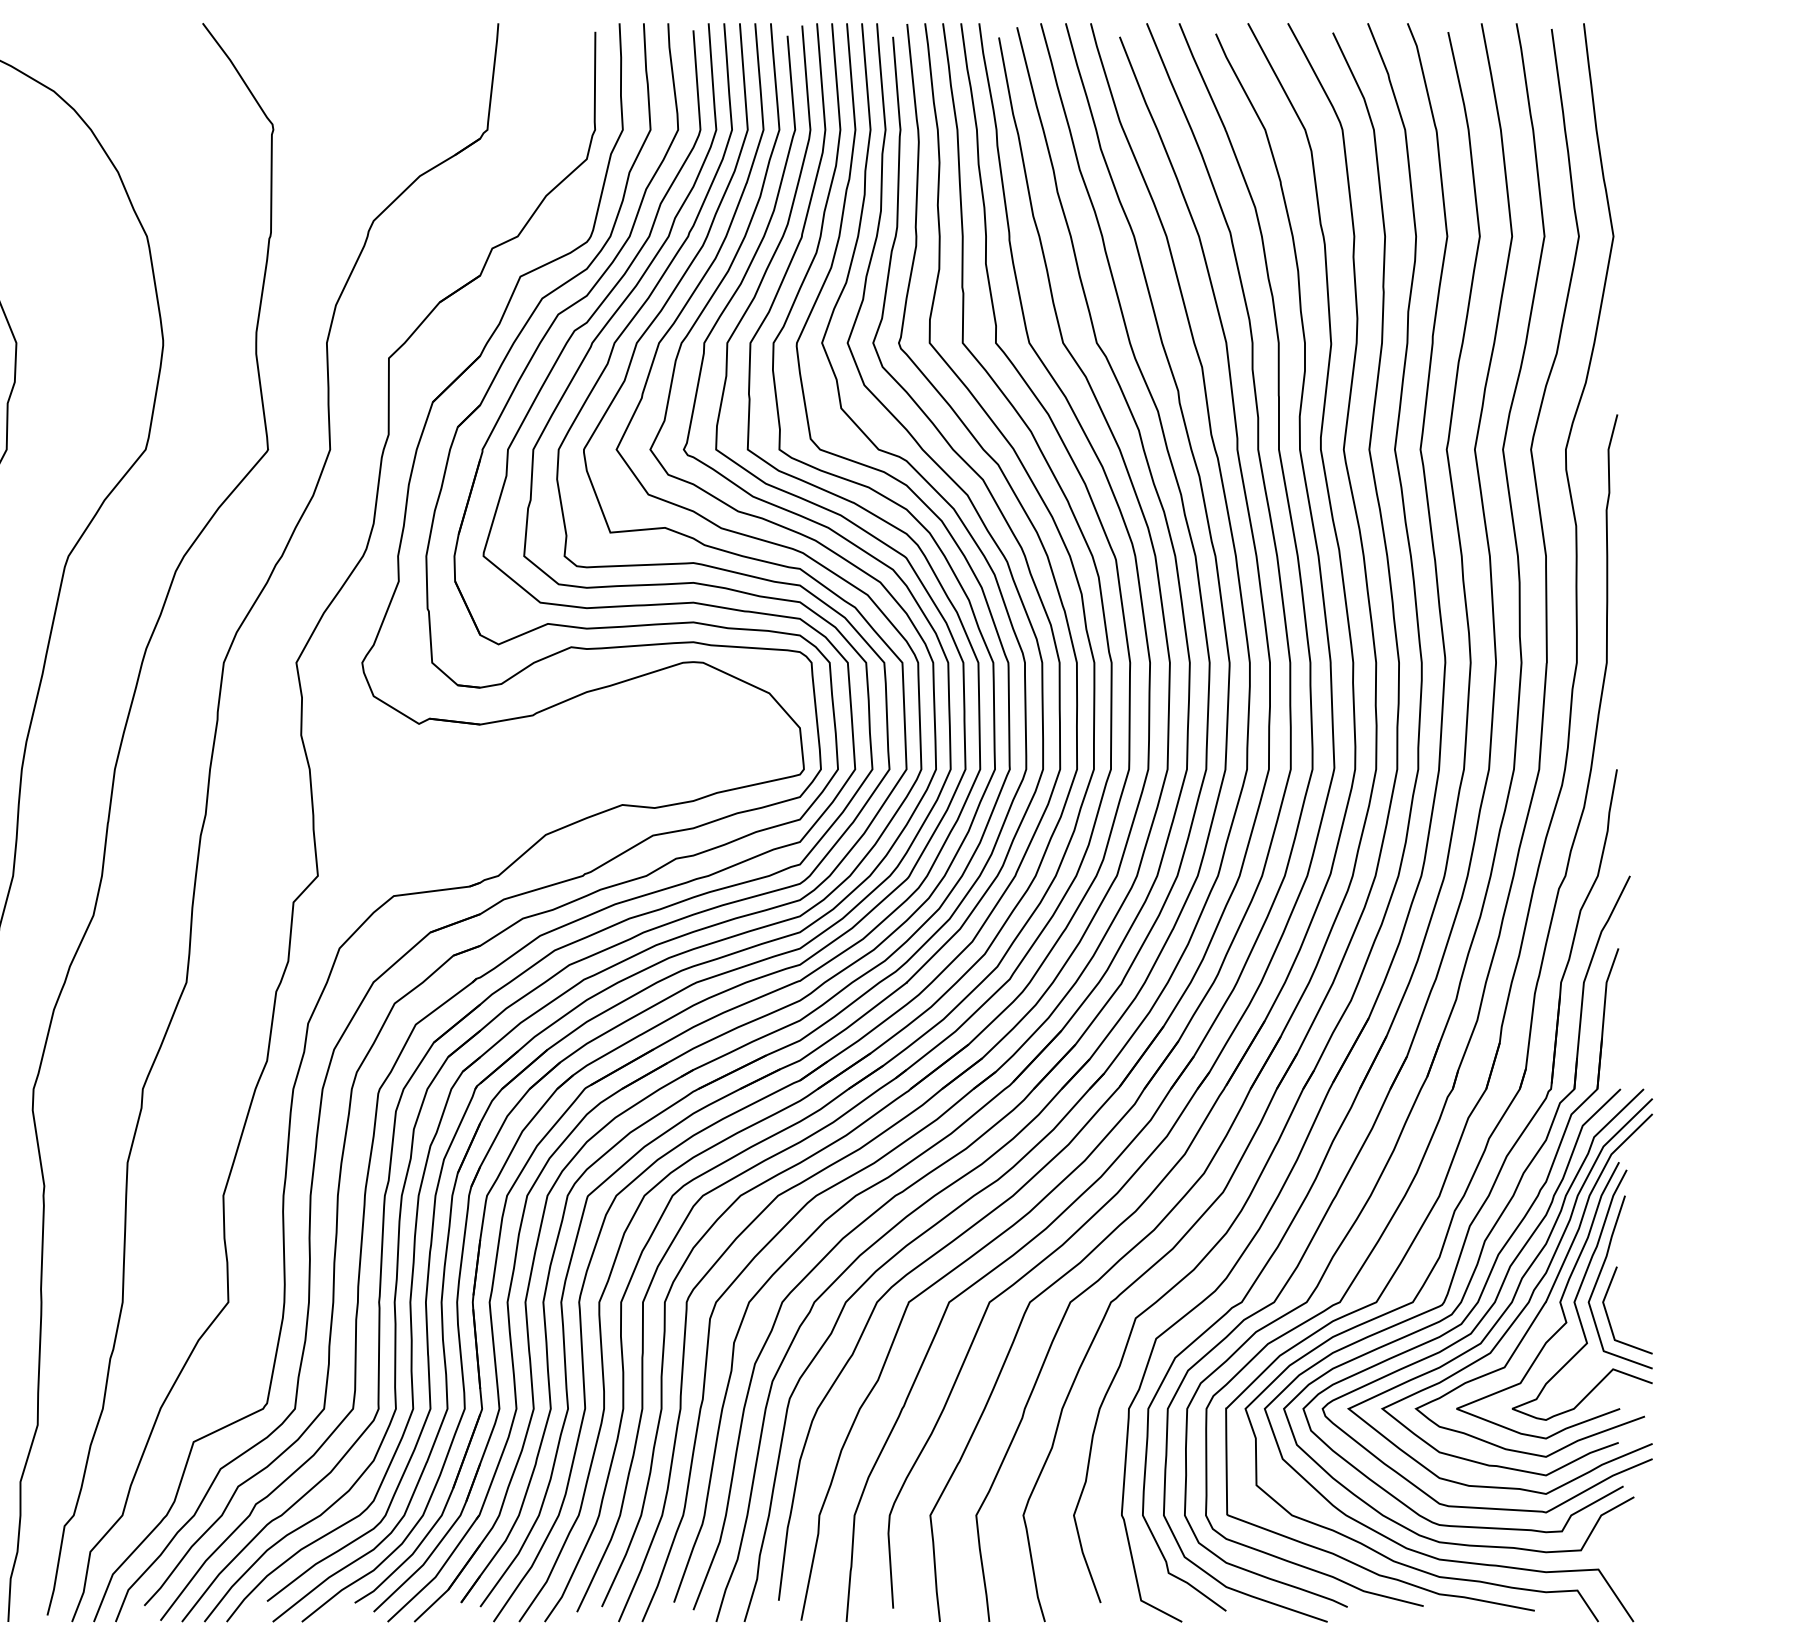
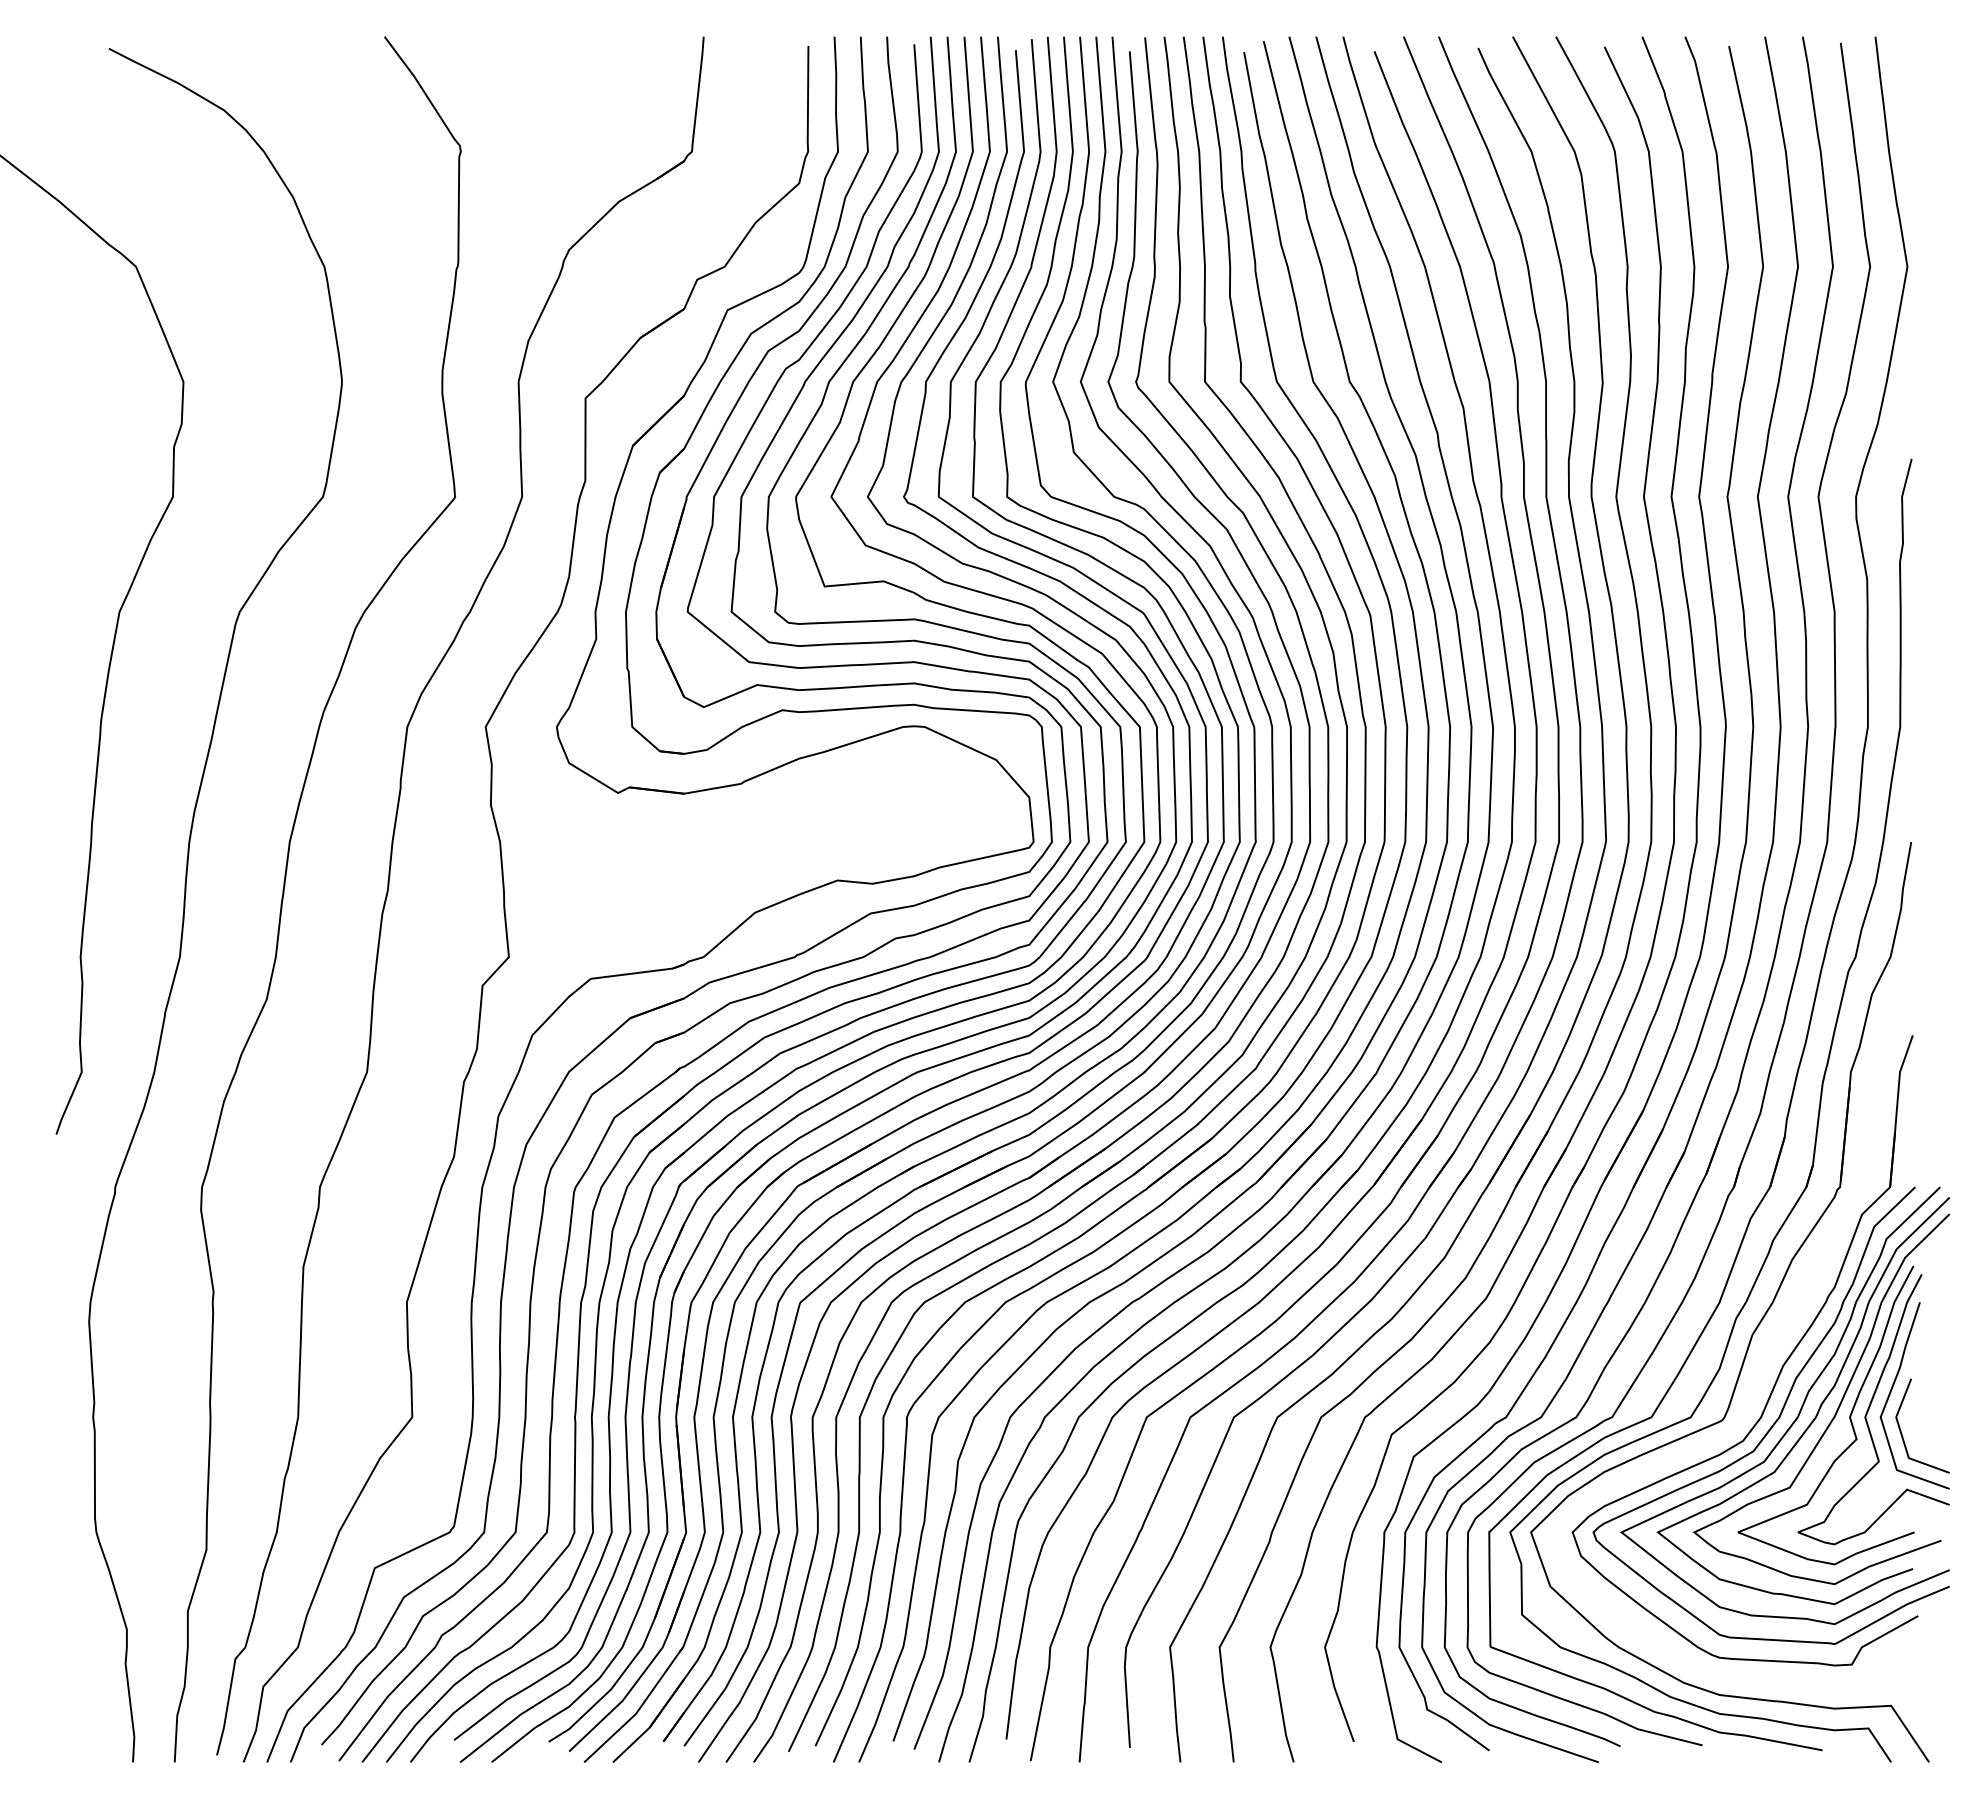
part: (1490, 1230) -> (1774, 1339), removed

